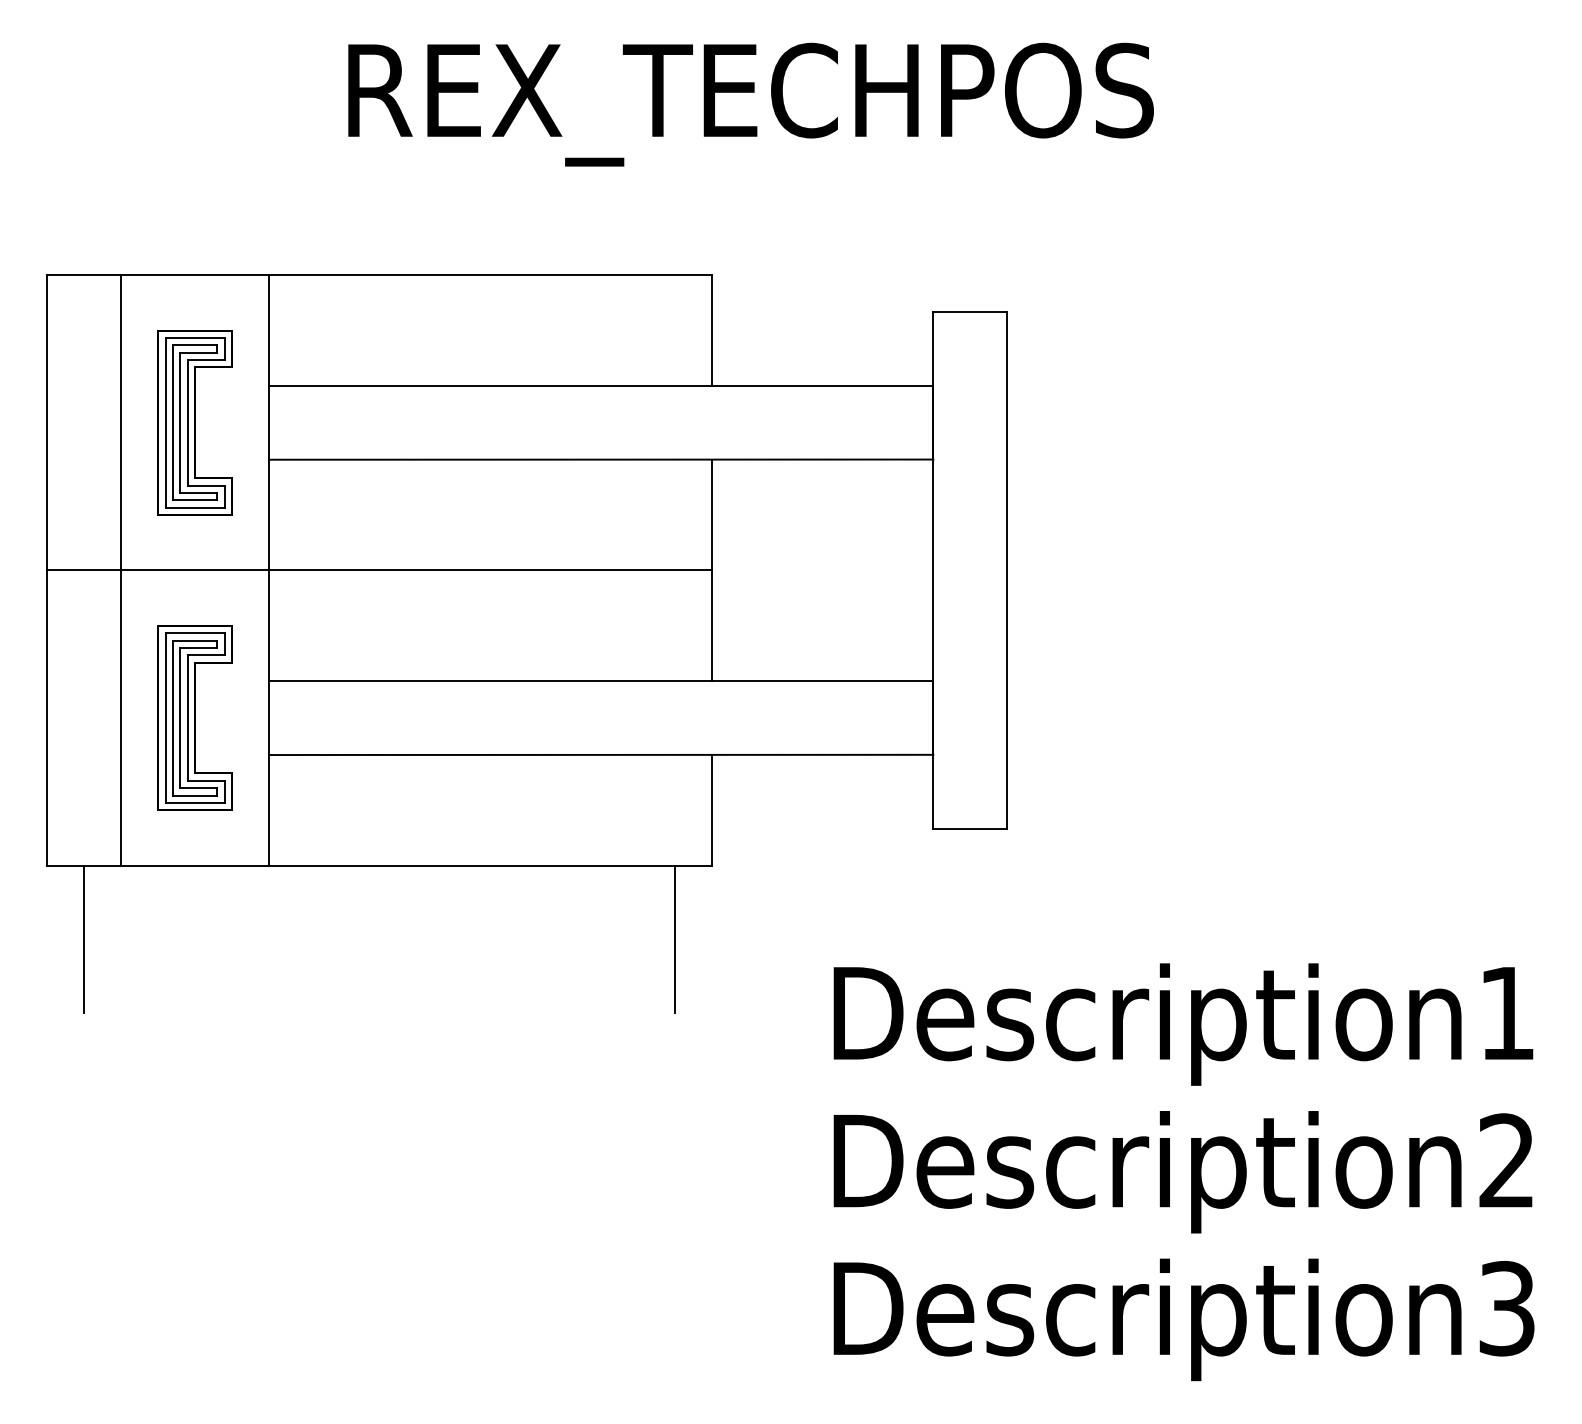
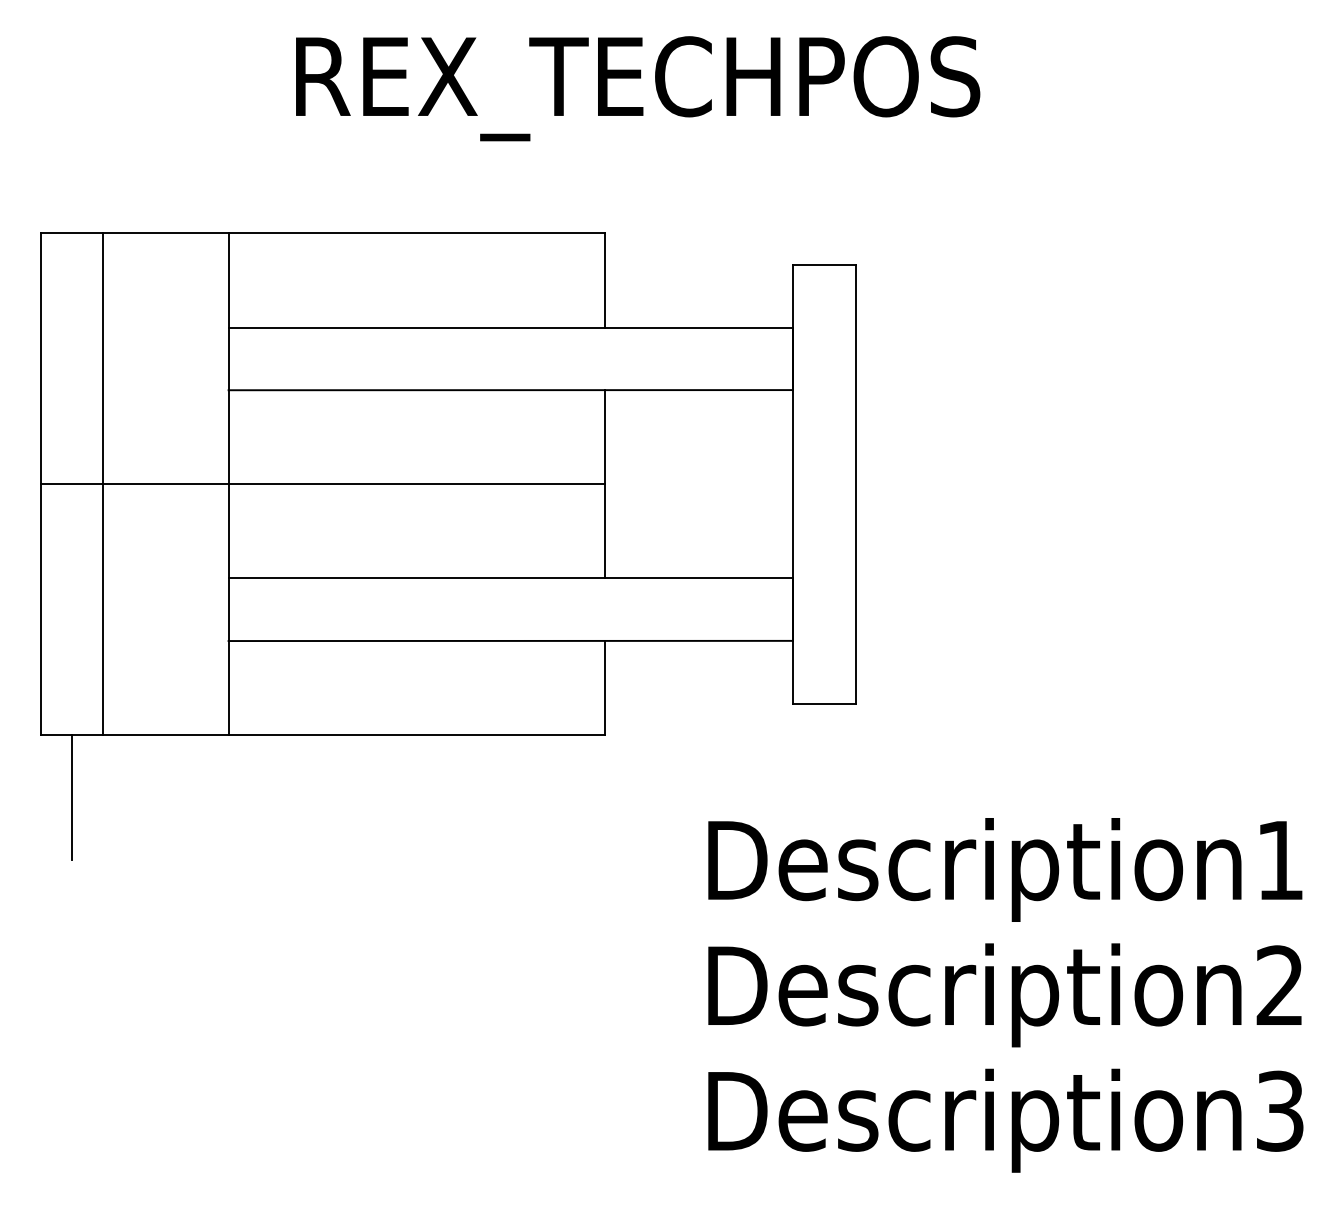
part: (194, 422) -> (165, 358), removed
part: (194, 717) -> (165, 609), removed
line: (674, 939) -> (573, 797), removed

